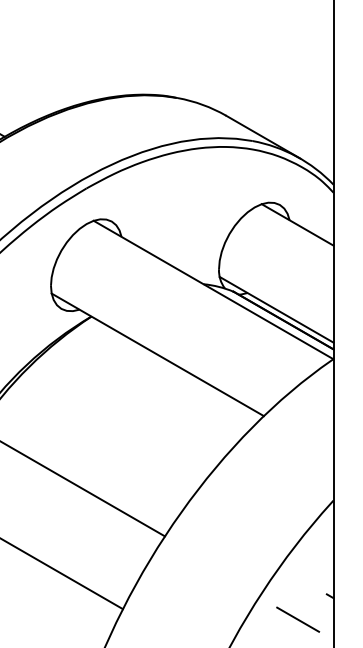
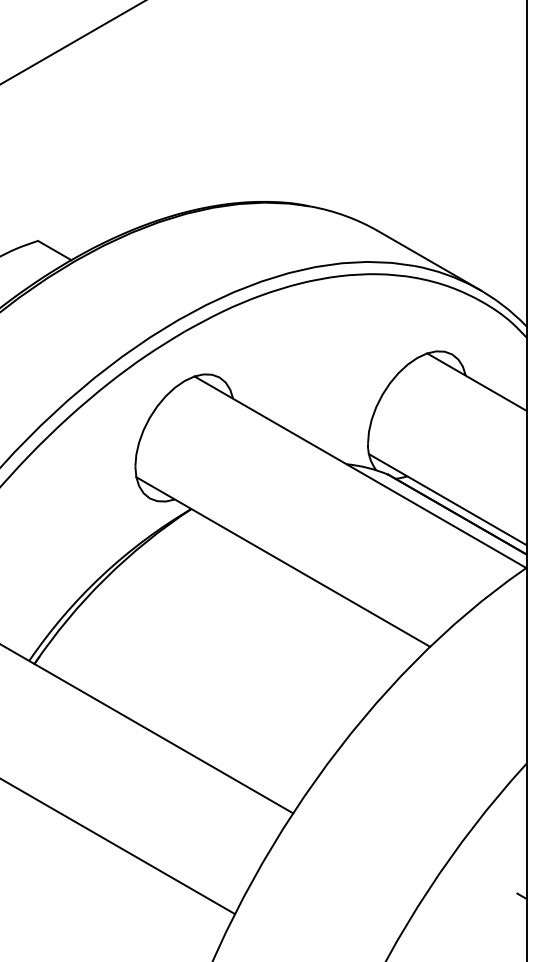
line: (298, 619) -> (477, 928), removed

